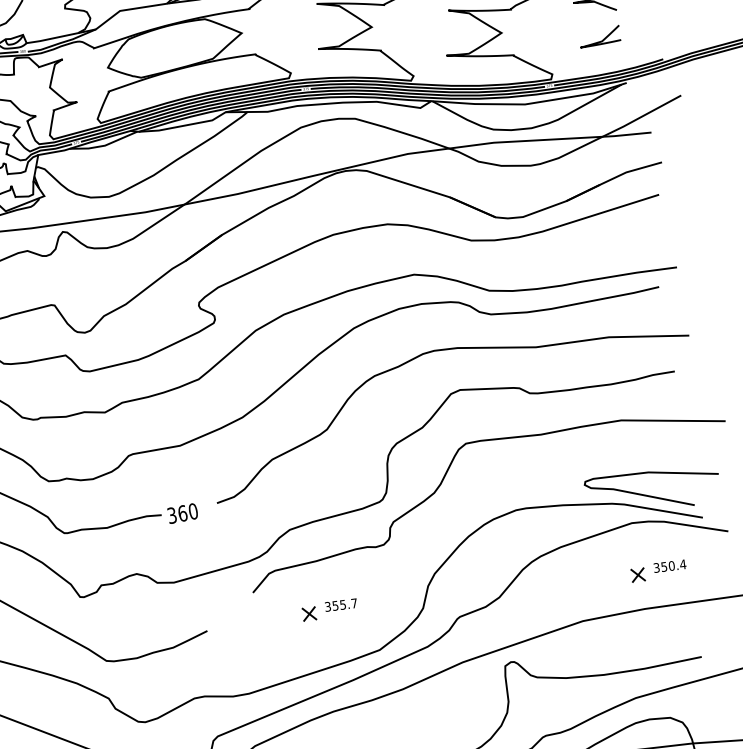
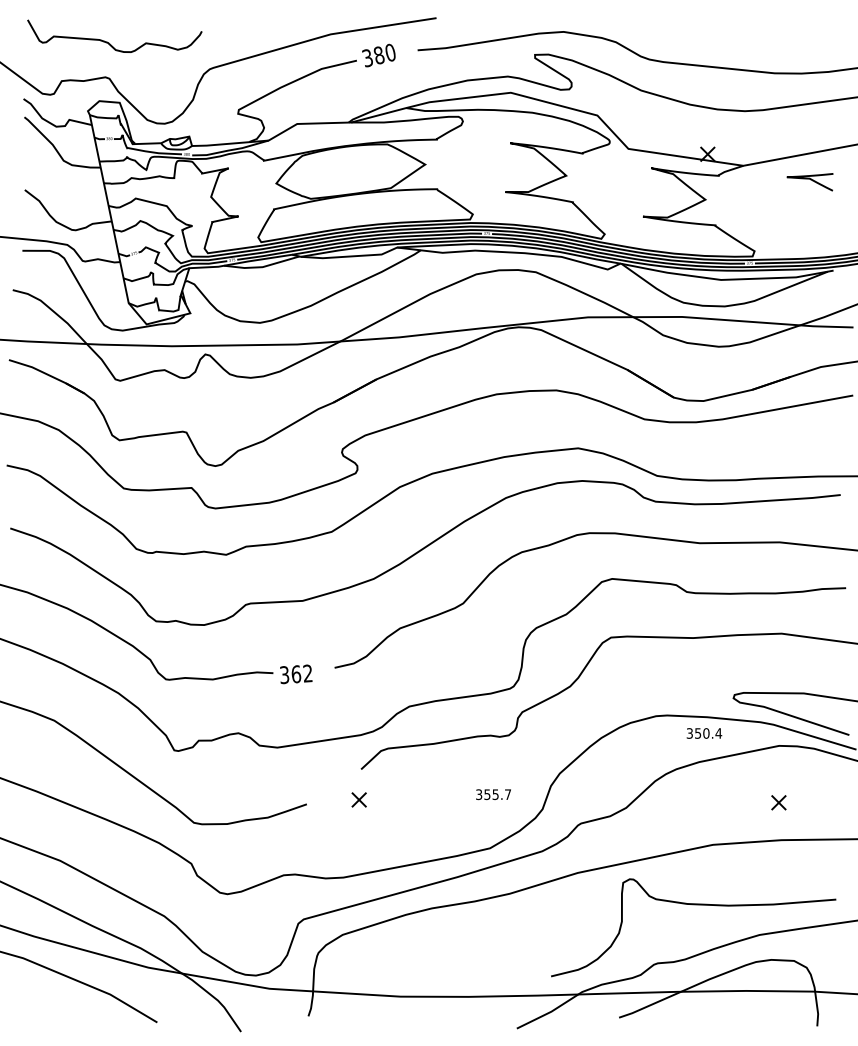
curve: (600, 40) -> (810, 221), removed
text: (192, 511) -> (307, 673), 360 -> 362
text: (670, 566) -> (704, 733), moved
text: (341, 605) -> (493, 794), moved
part: (308, 613) -> (358, 799), moved

